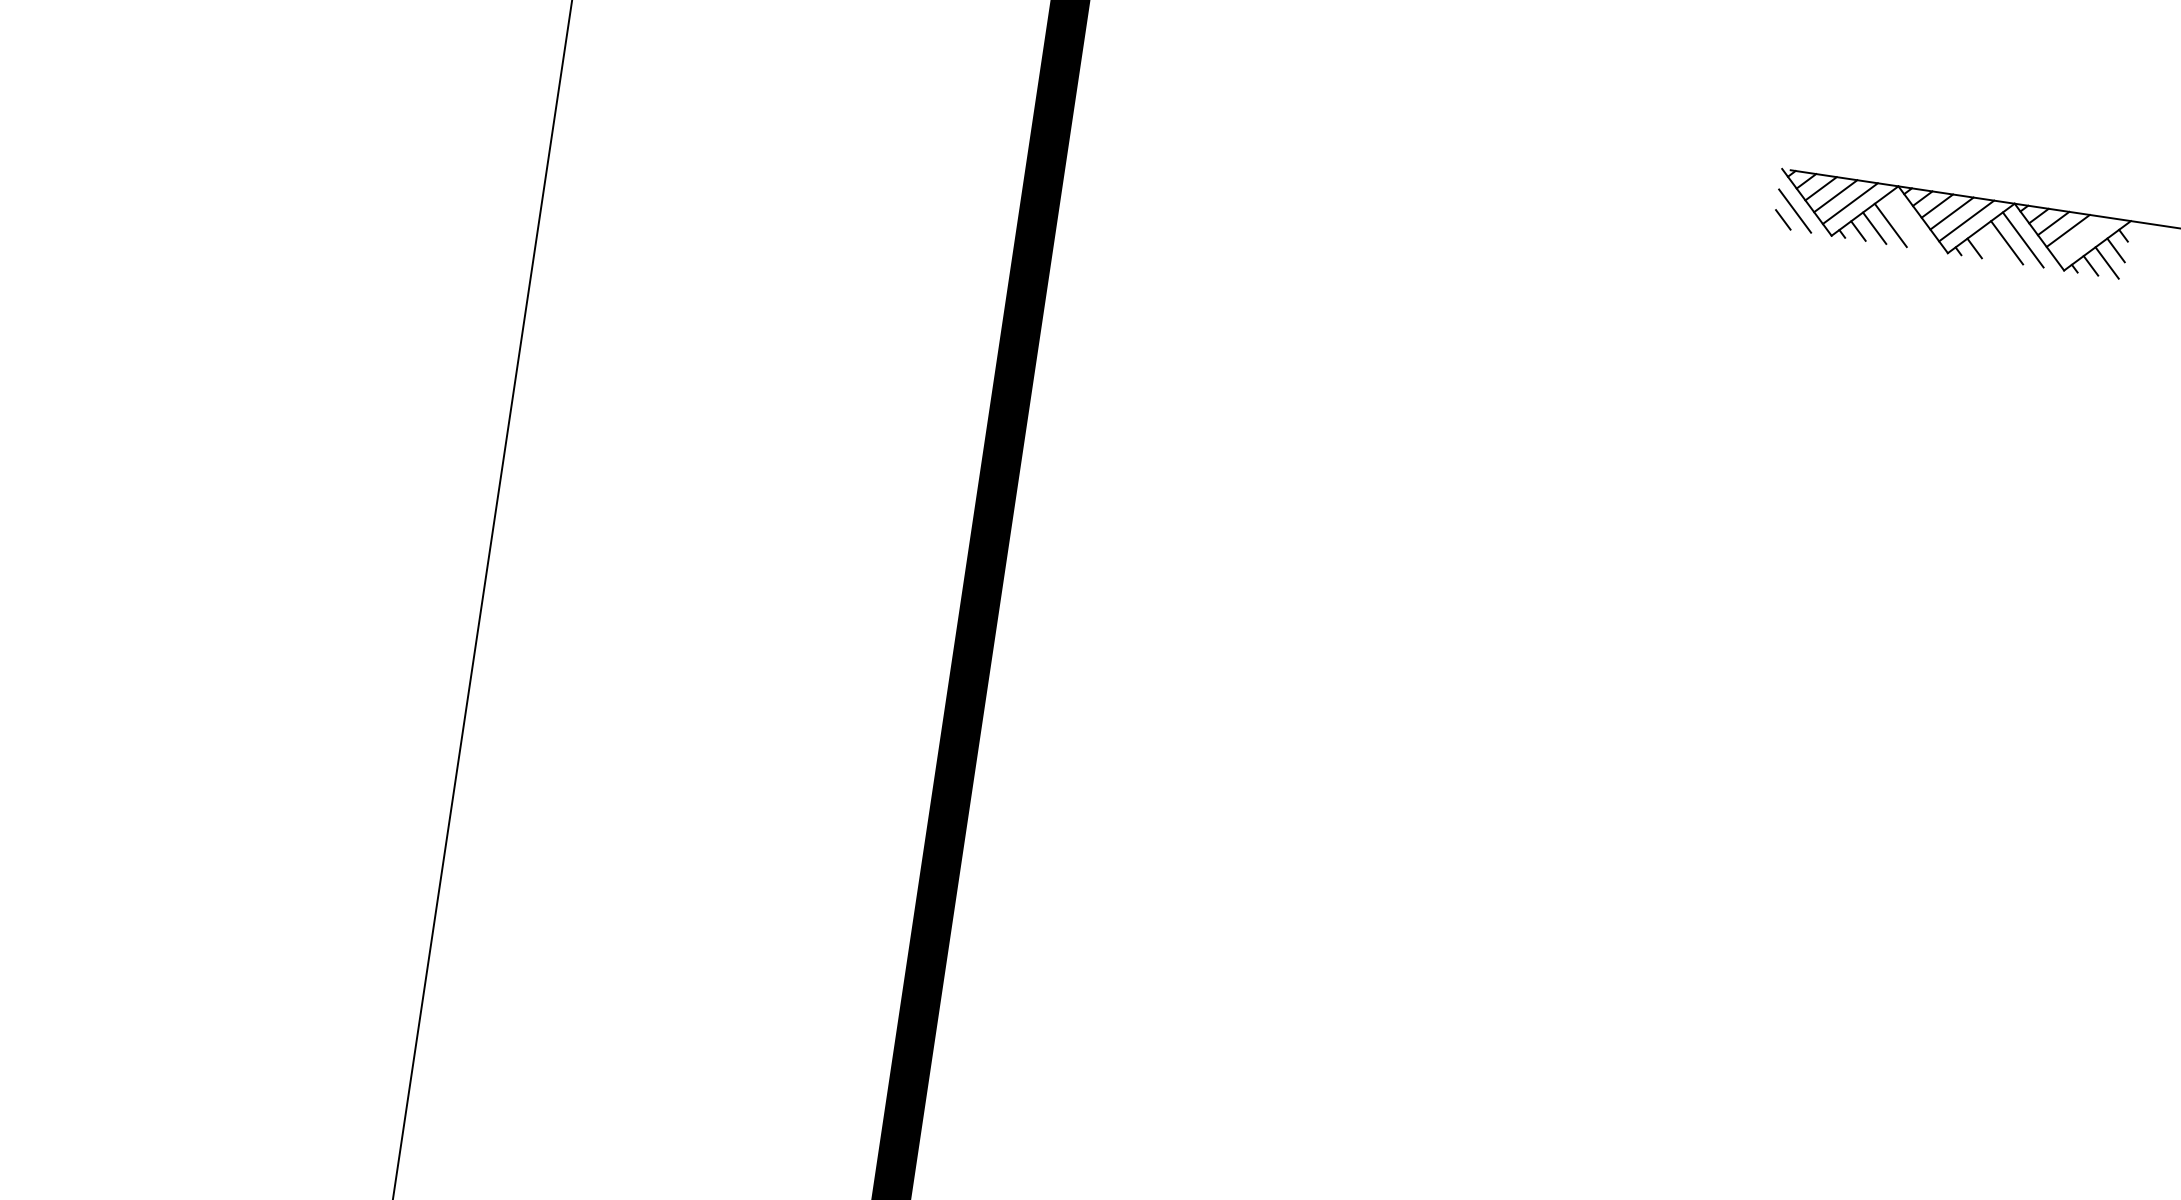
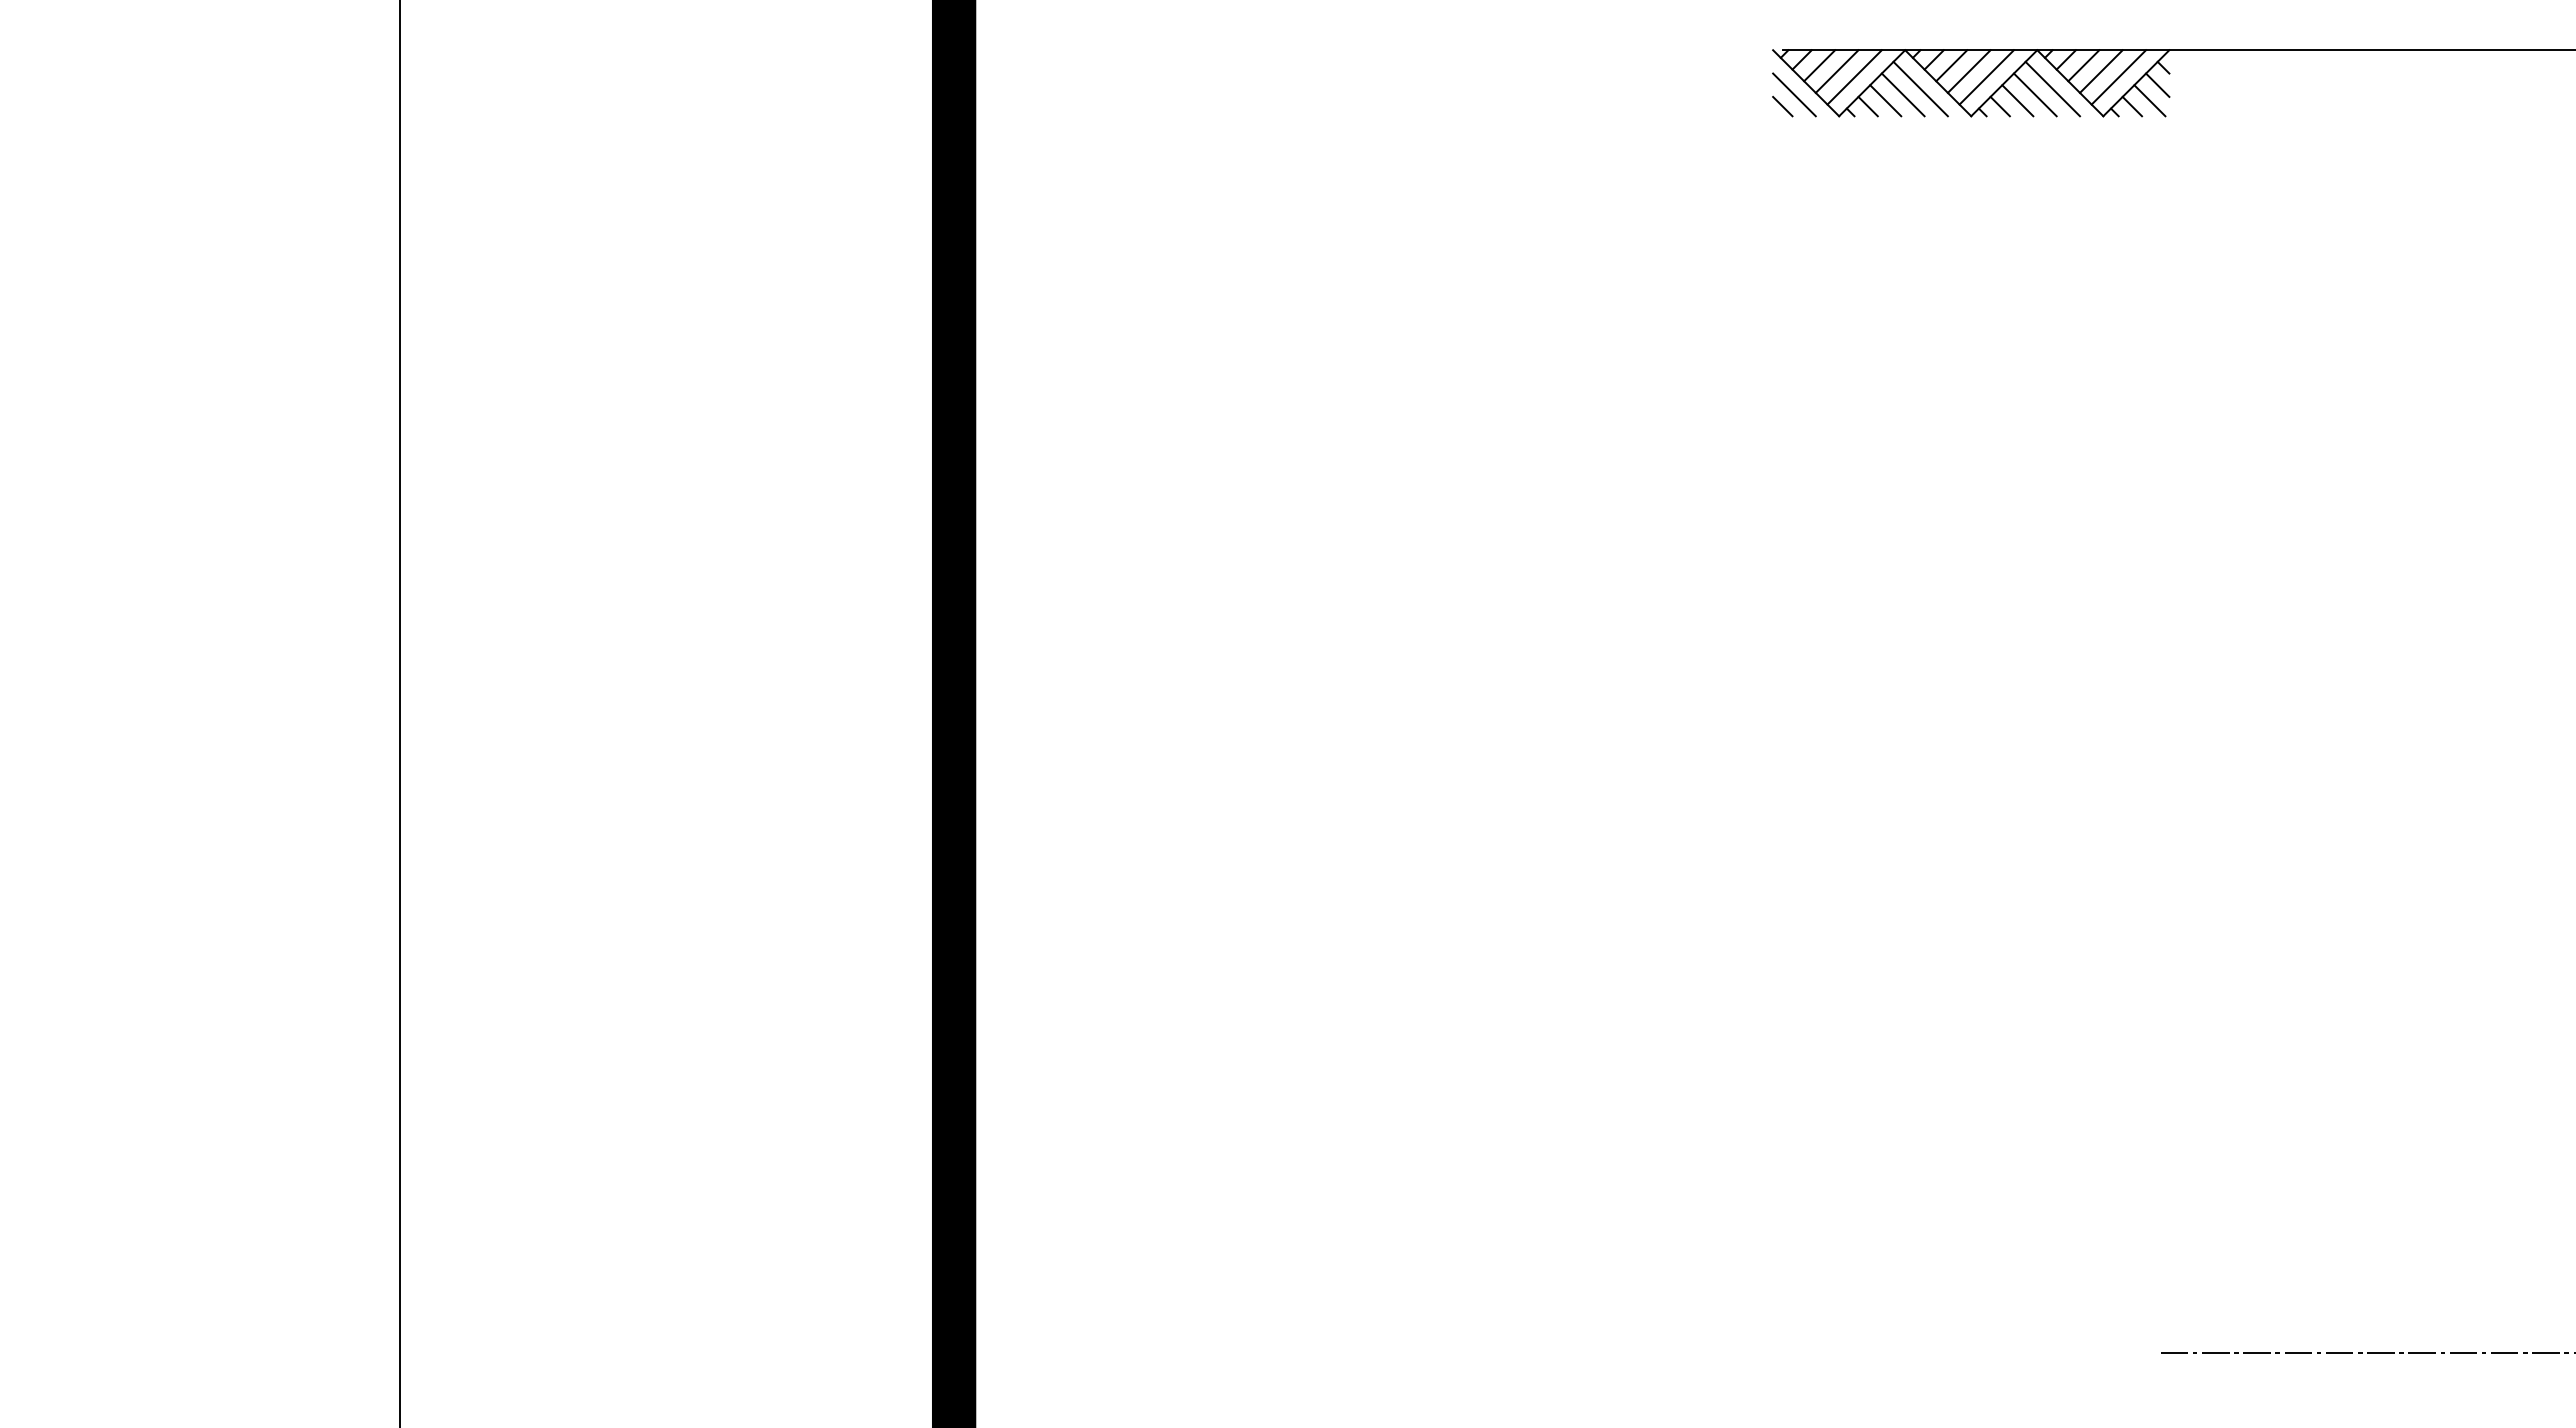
line: (1906, 222) -> (1920, 88), added
line: (2082, 238) -> (2118, 77), added
line: (1990, 245) -> (2017, 100), added

